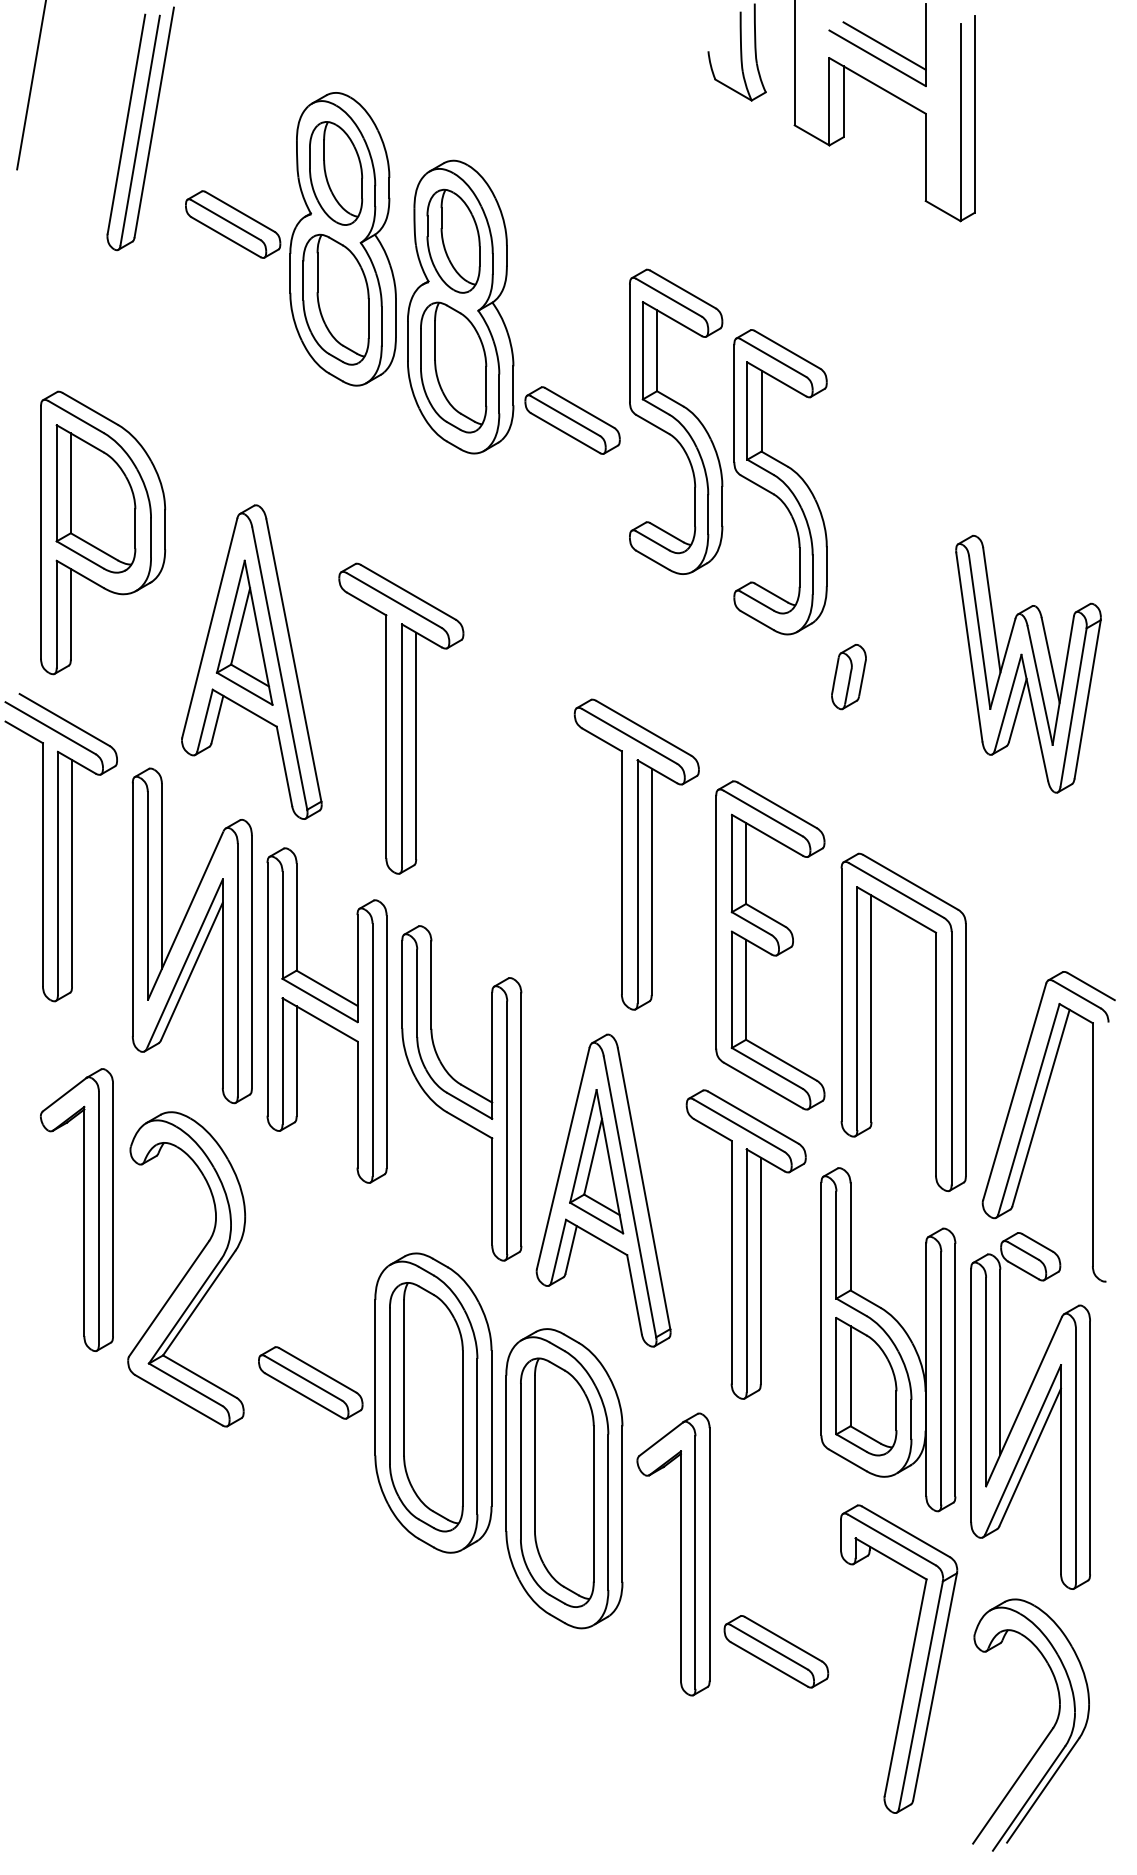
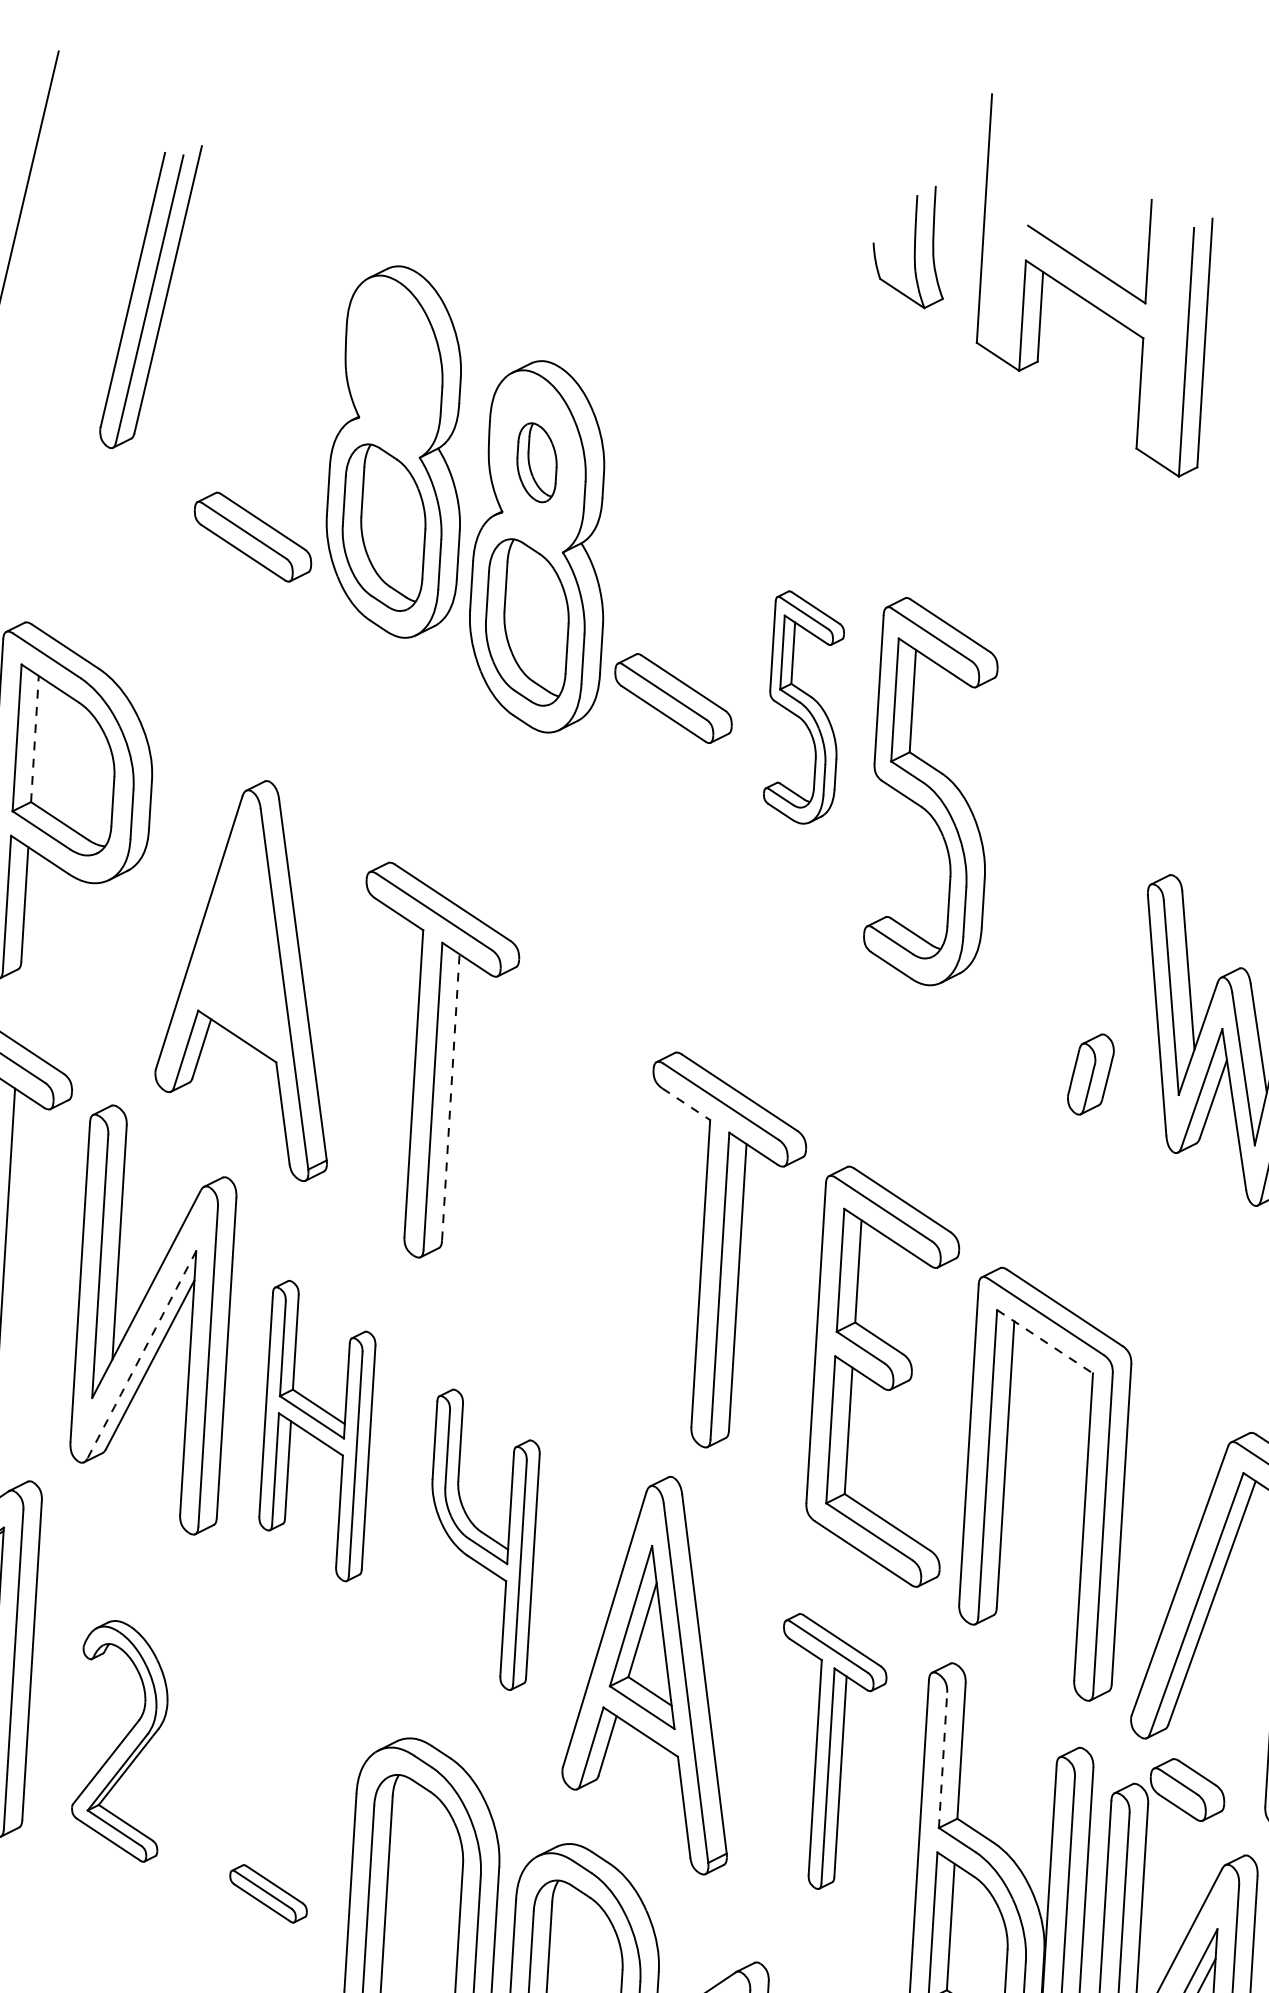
line: (884, 45) -> (1096, 248), removed
part: (336, 173) -> (394, 368), removed
part: (233, 224) -> (253, 537), moved
part: (453, 240) -> (536, 461), size x0.6
part: (676, 421) -> (804, 707), size x0.6
line: (70, 483) -> (34, 739), solid -> dashed
part: (244, 632) -> (242, 940), removed
part: (848, 677) -> (1090, 1075), moved
line: (602, 740) -> (686, 1104), solid -> dashed
line: (416, 745) -> (451, 1096), solid -> dashed
line: (897, 910) -> (1046, 1342), solid -> dashed
arc: (184, 963) -> (141, 1354), solid -> dashed
part: (326, 1015) -> (316, 1430), size x0.7
part: (461, 1093) -> (481, 1539), size x0.7
part: (745, 1244) -> (828, 1752), size x0.7
line: (836, 1245) -> (943, 1760), solid -> dashed
part: (186, 1269) -> (120, 1740), size x0.6
part: (310, 1382) -> (268, 1893), size x0.6

